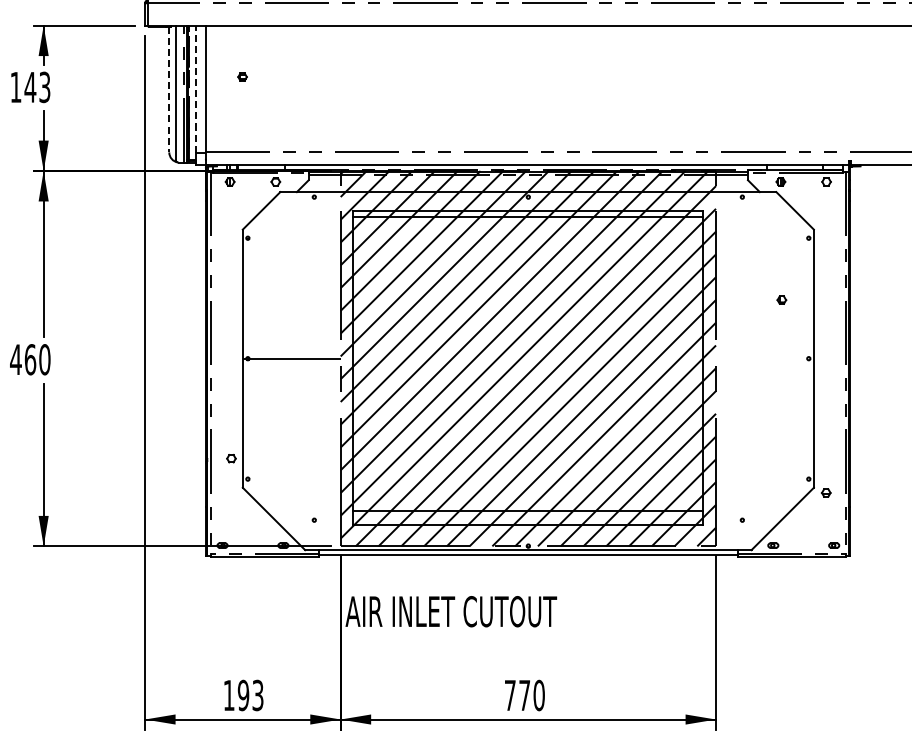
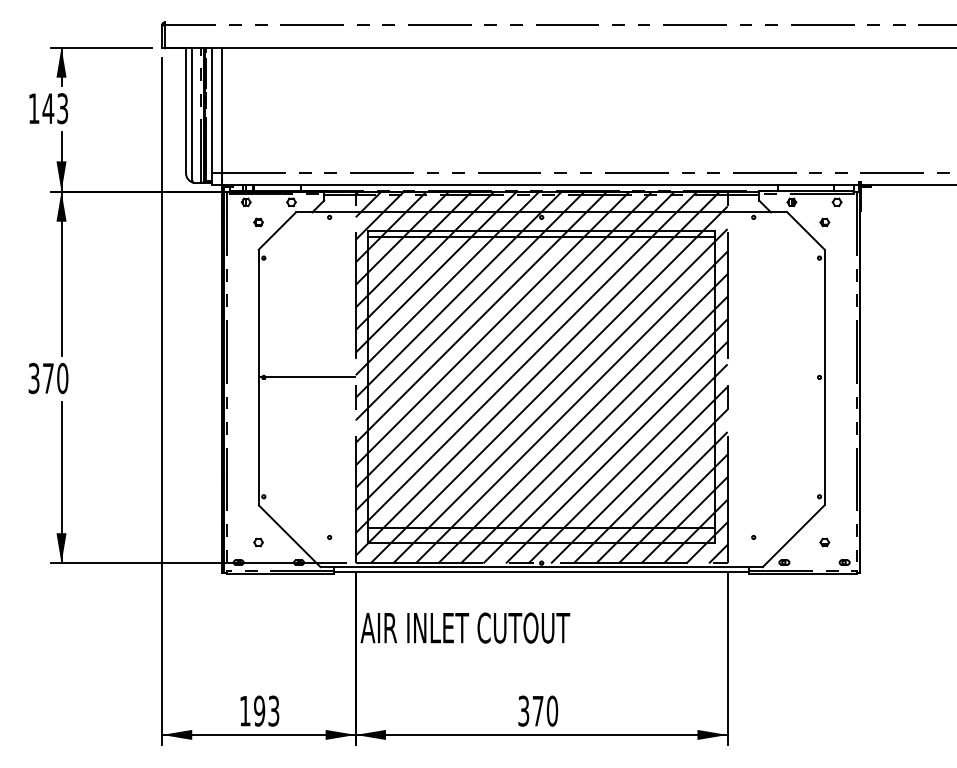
part: (242, 77) -> (258, 222), moved
line: (196, 89) -> (212, 110), dashed -> solid
line: (168, 90) -> (185, 111), dashed -> solid
part: (781, 300) -> (824, 222), moved
text: (23, 359) -> (41, 378), 460 -> 370
part: (231, 458) -> (258, 542), moved
part: (825, 492) -> (824, 542), moved
text: (509, 694) -> (523, 710), 770 -> 370

